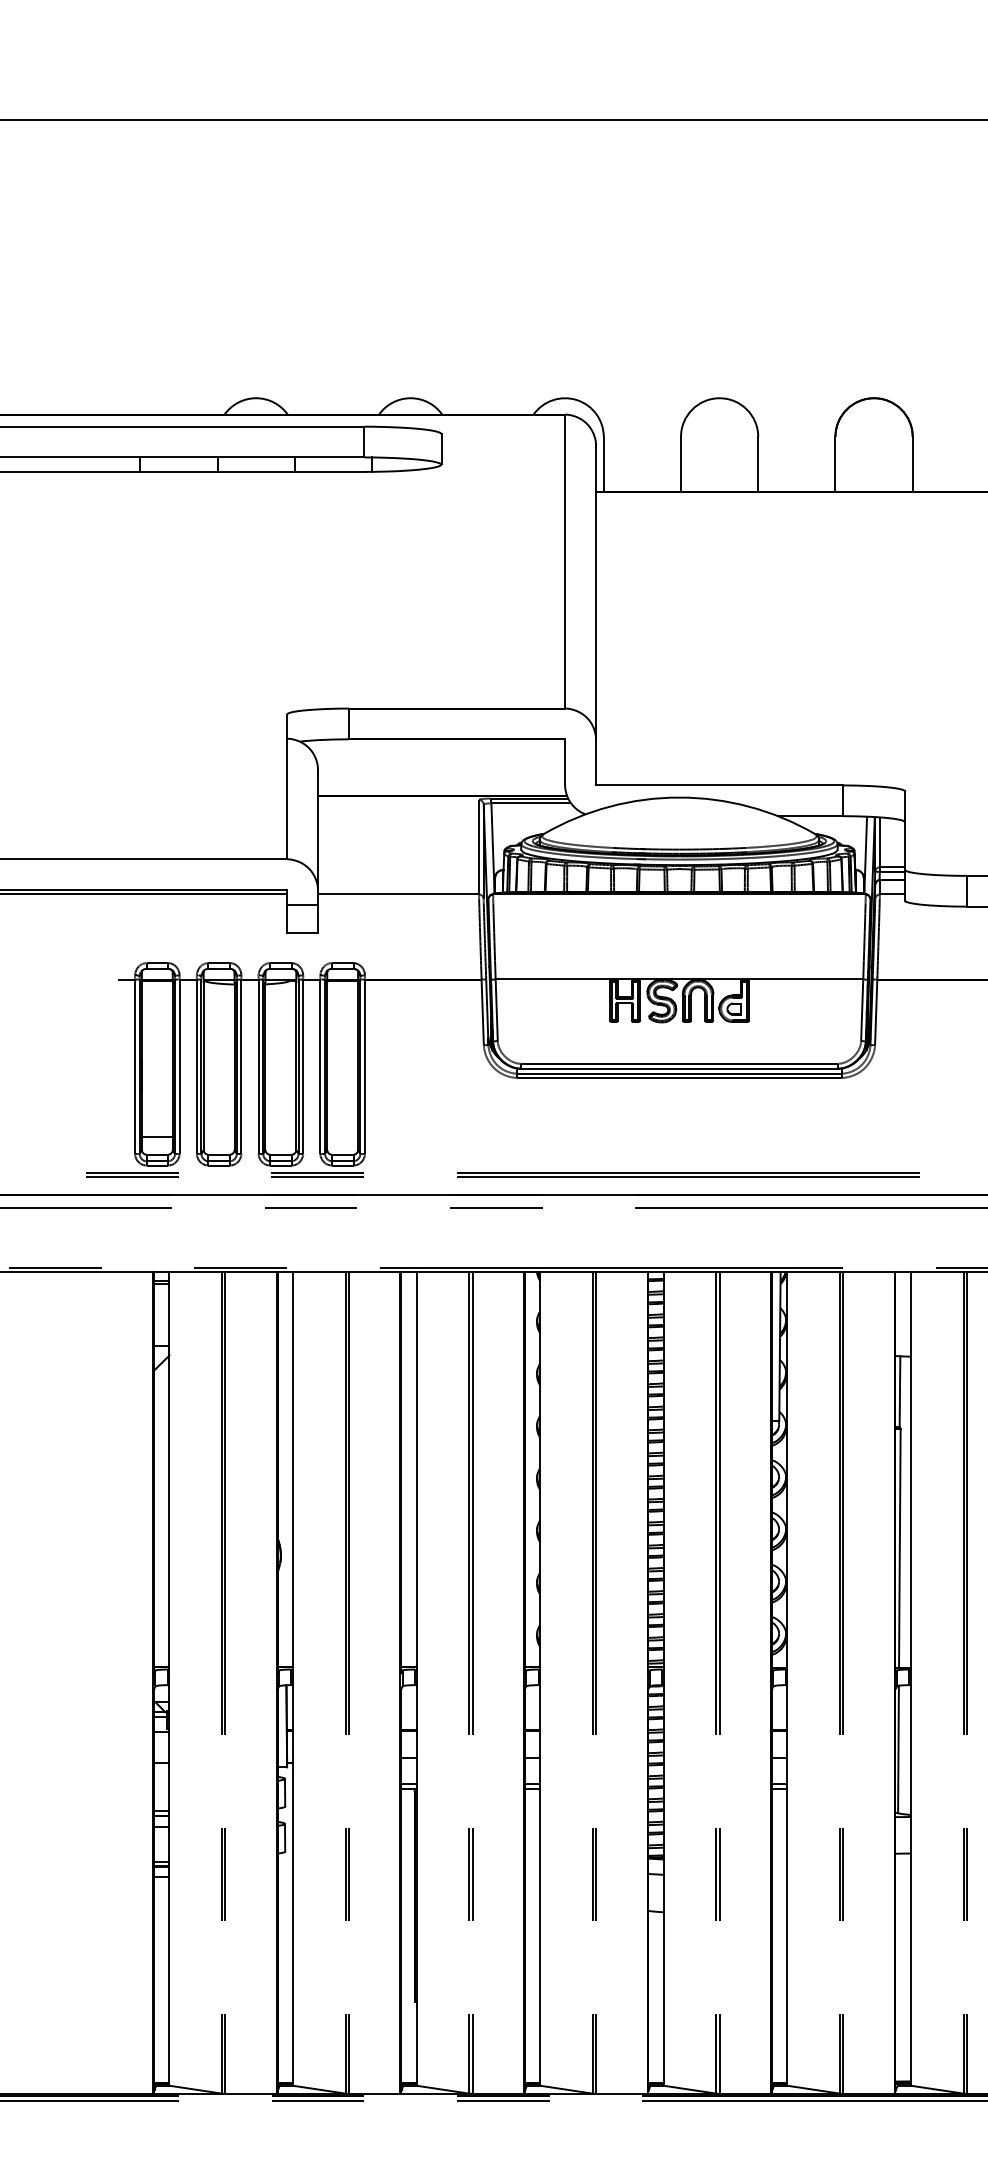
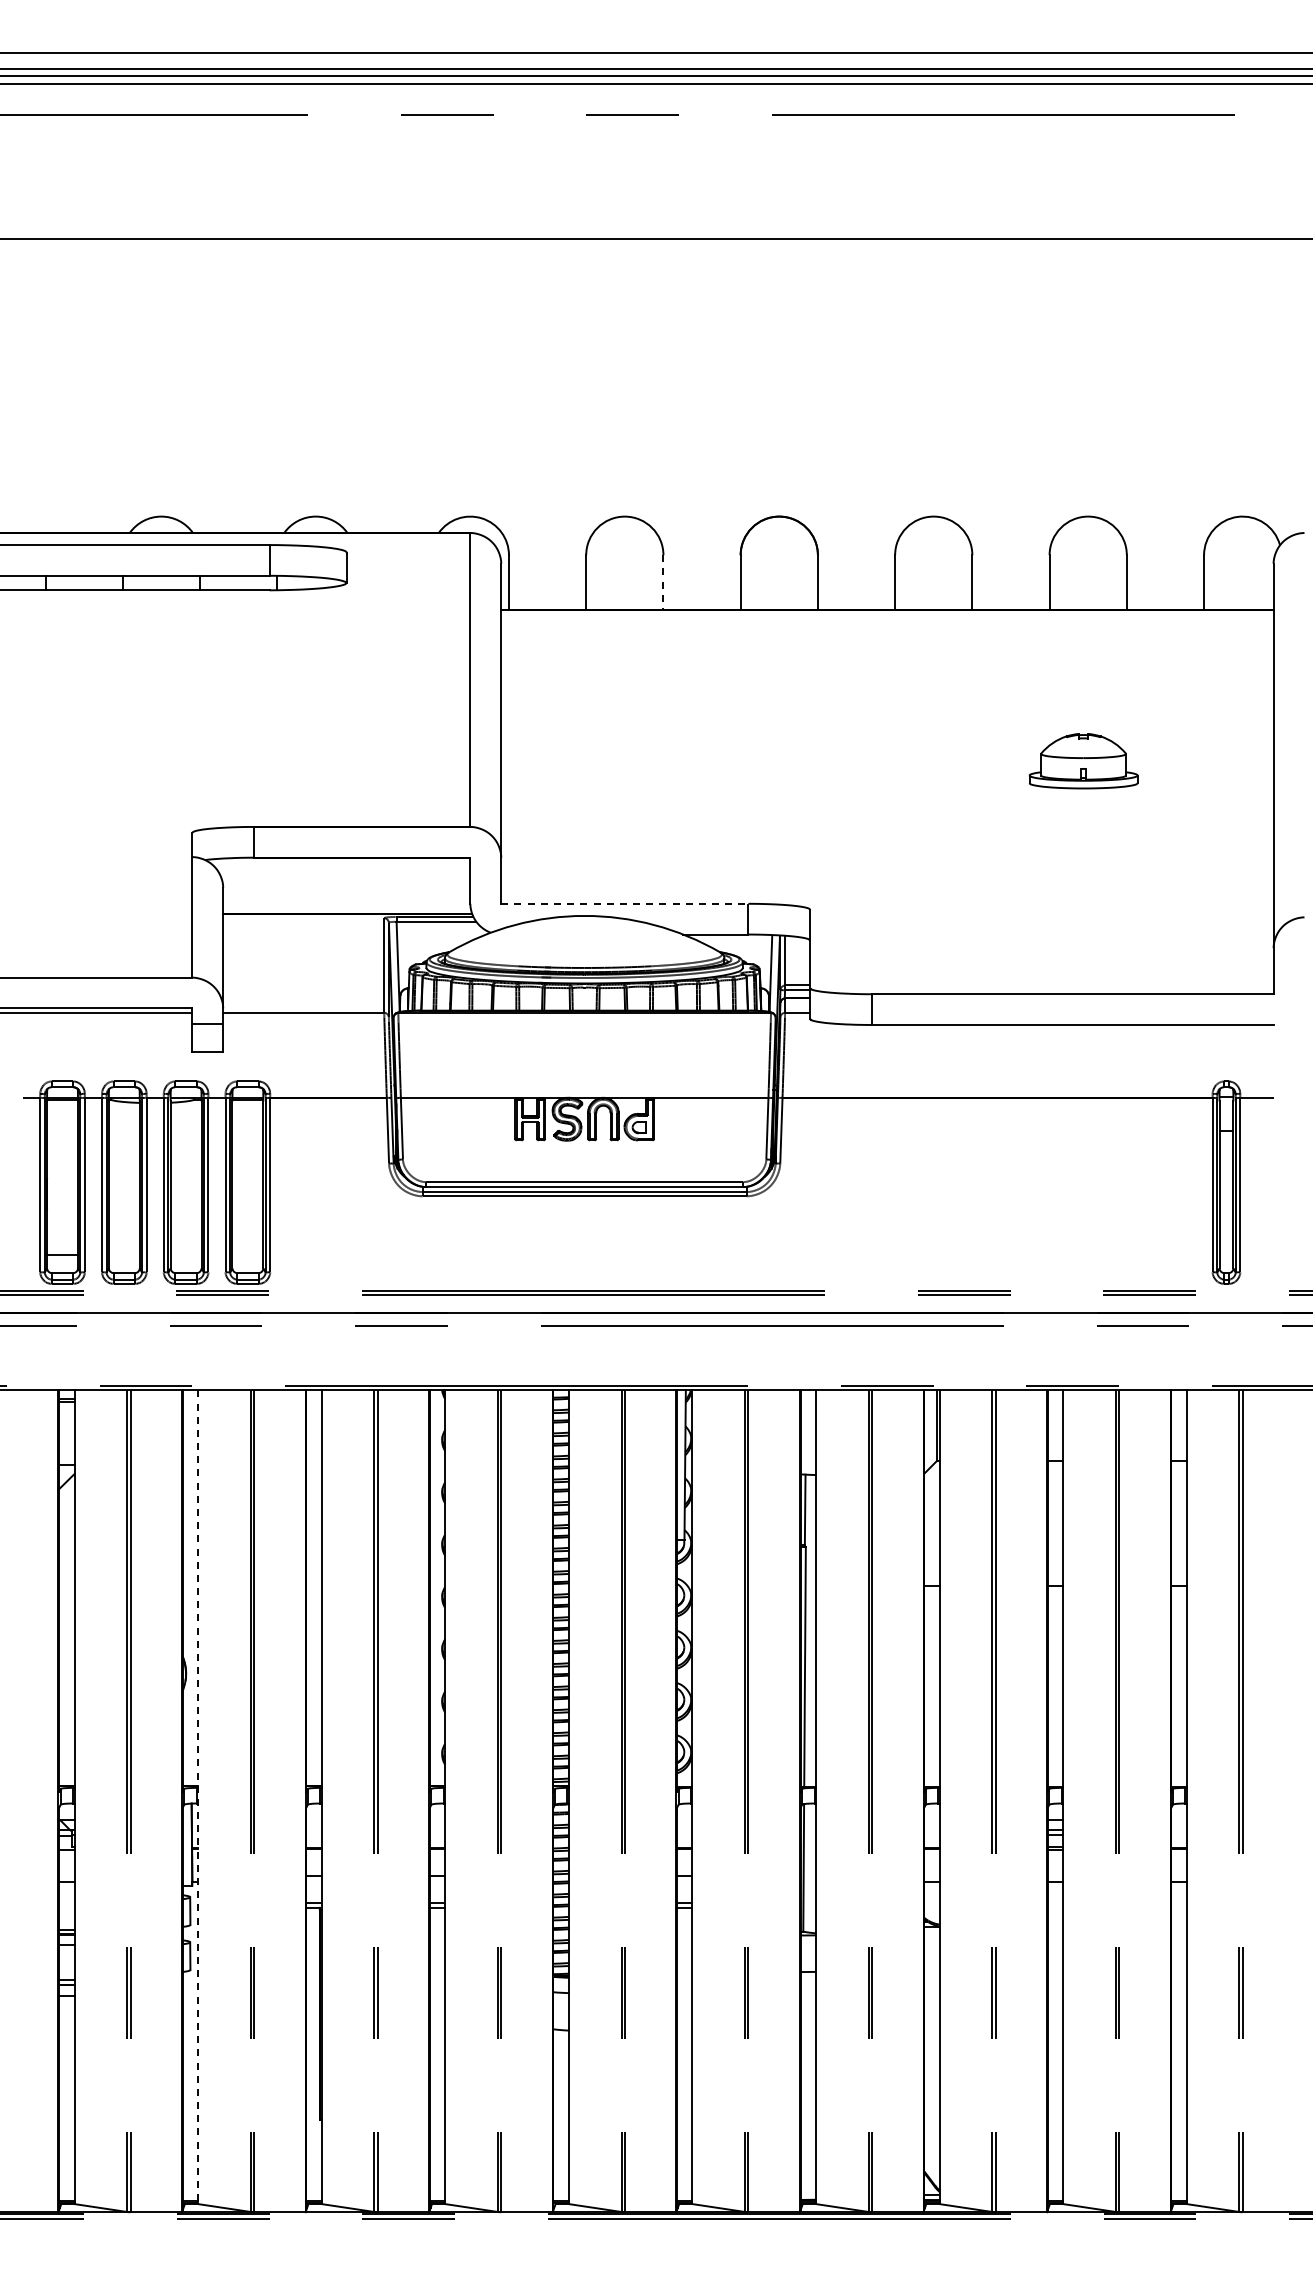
line: (758, 465) -> (663, 583), solid -> dashed
line: (719, 785) -> (624, 903), solid -> dashed
line: (293, 1679) -> (198, 1797), solid -> dashed

